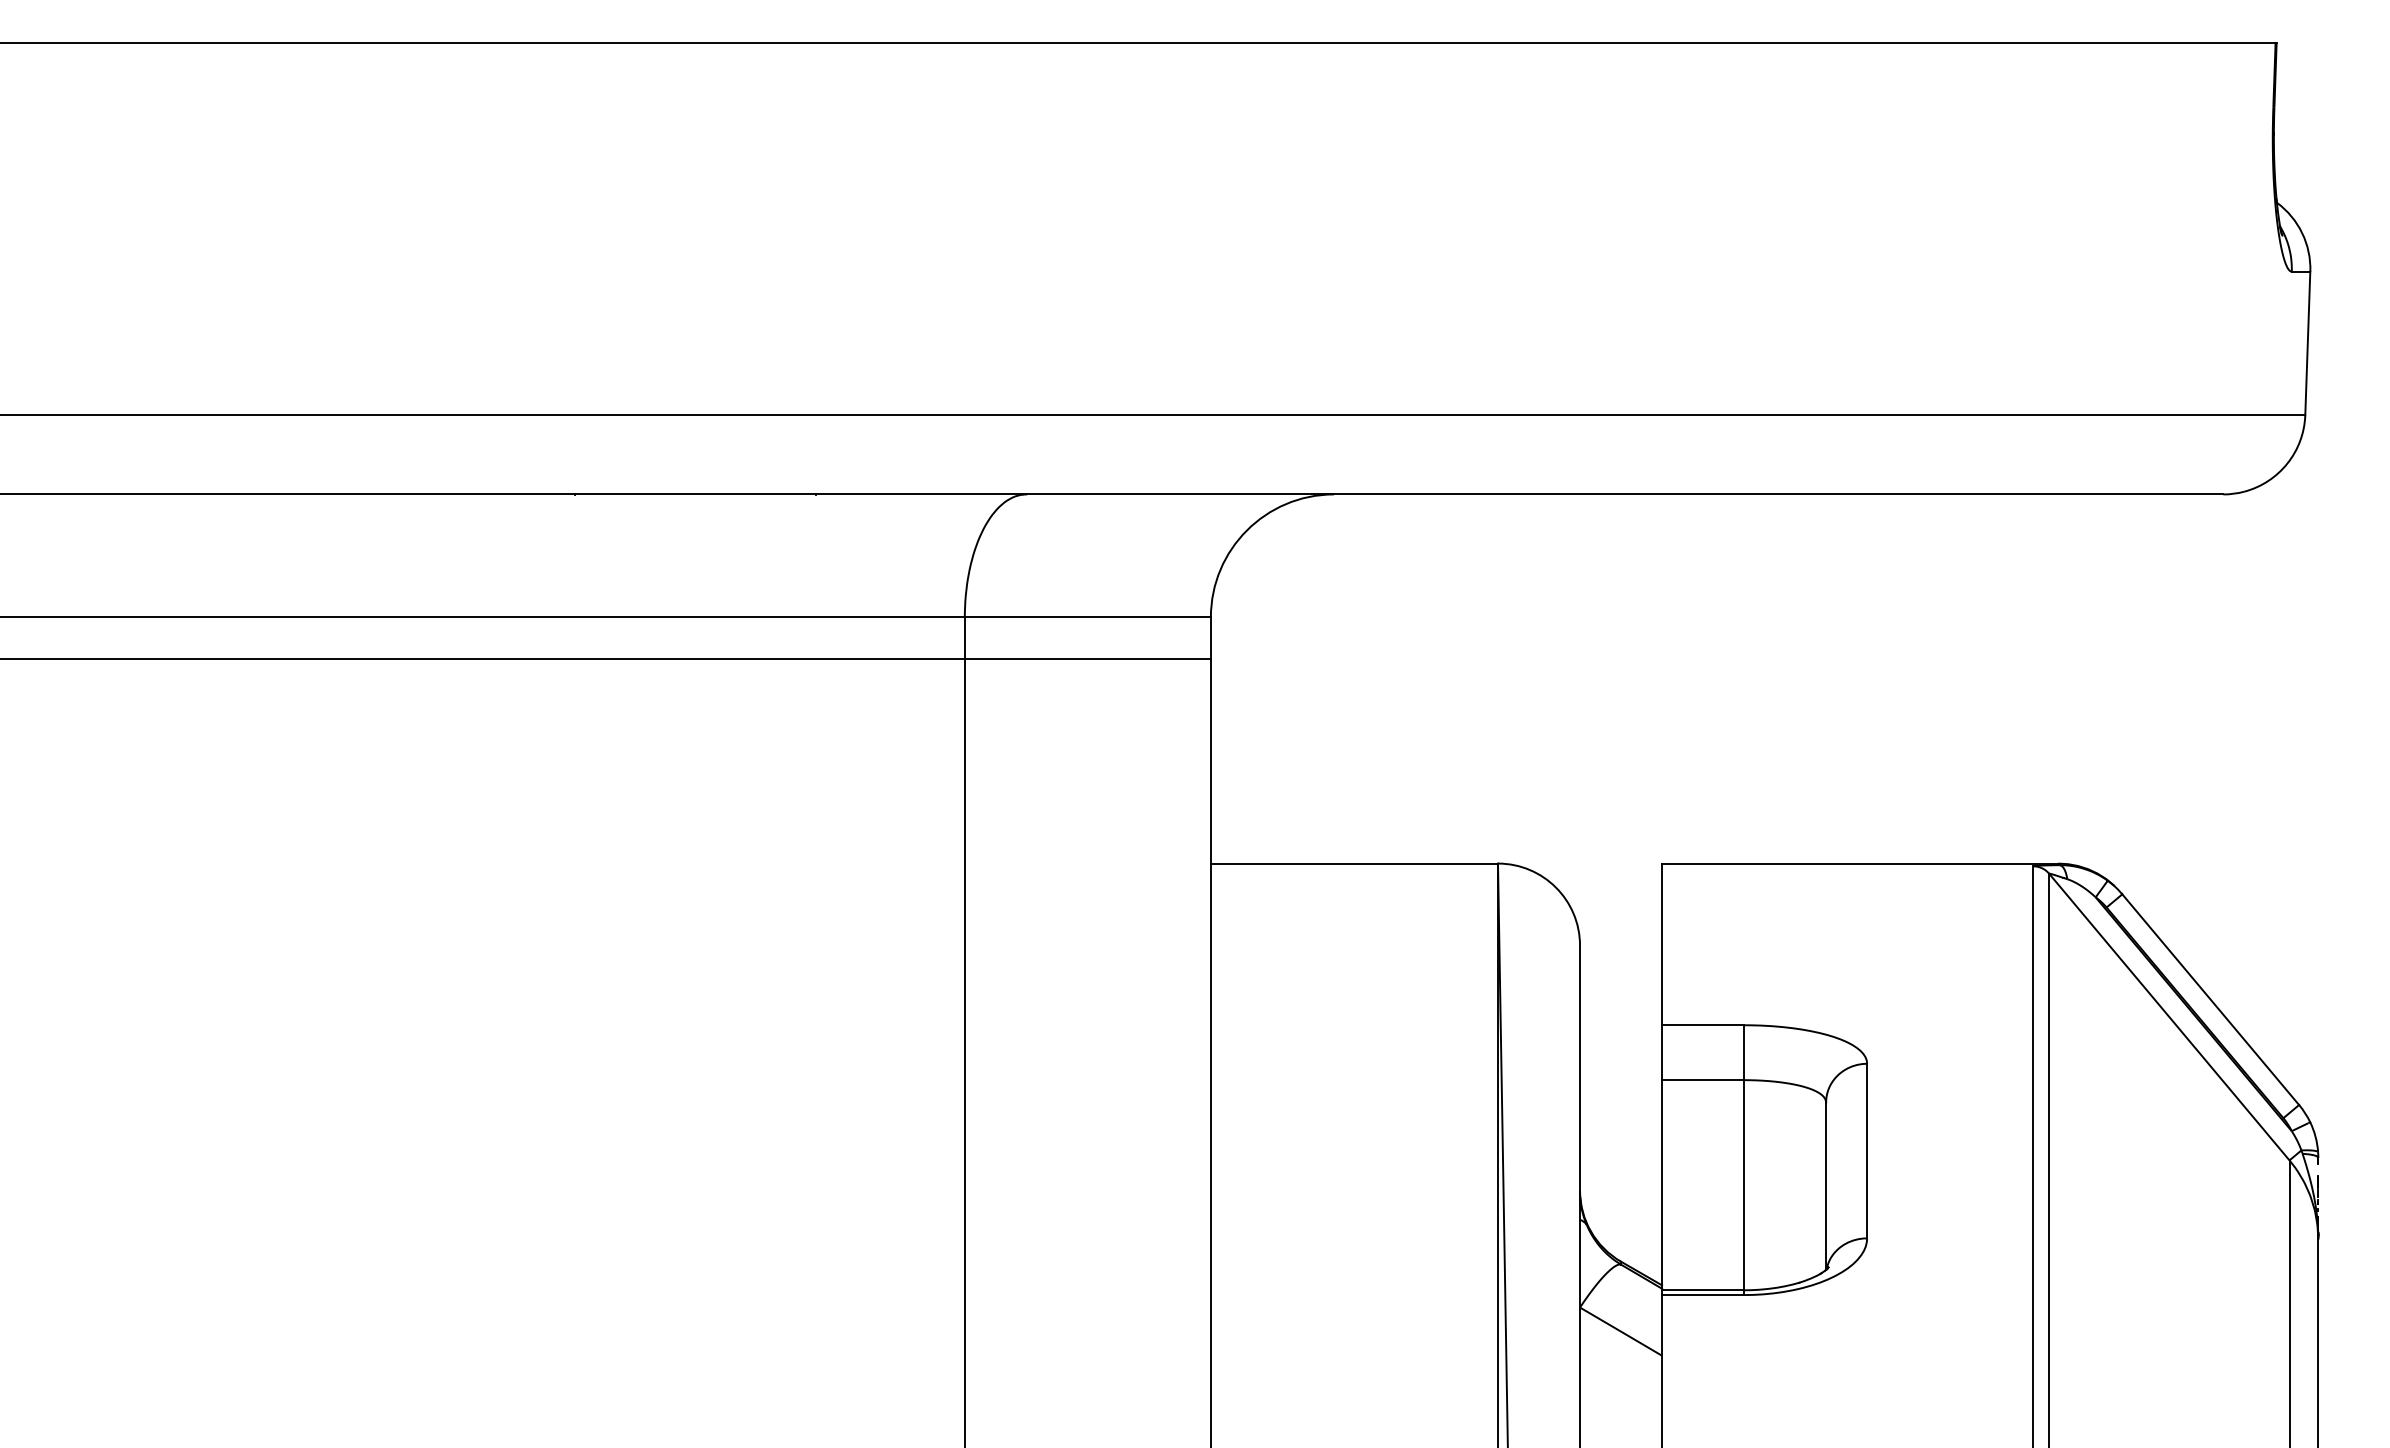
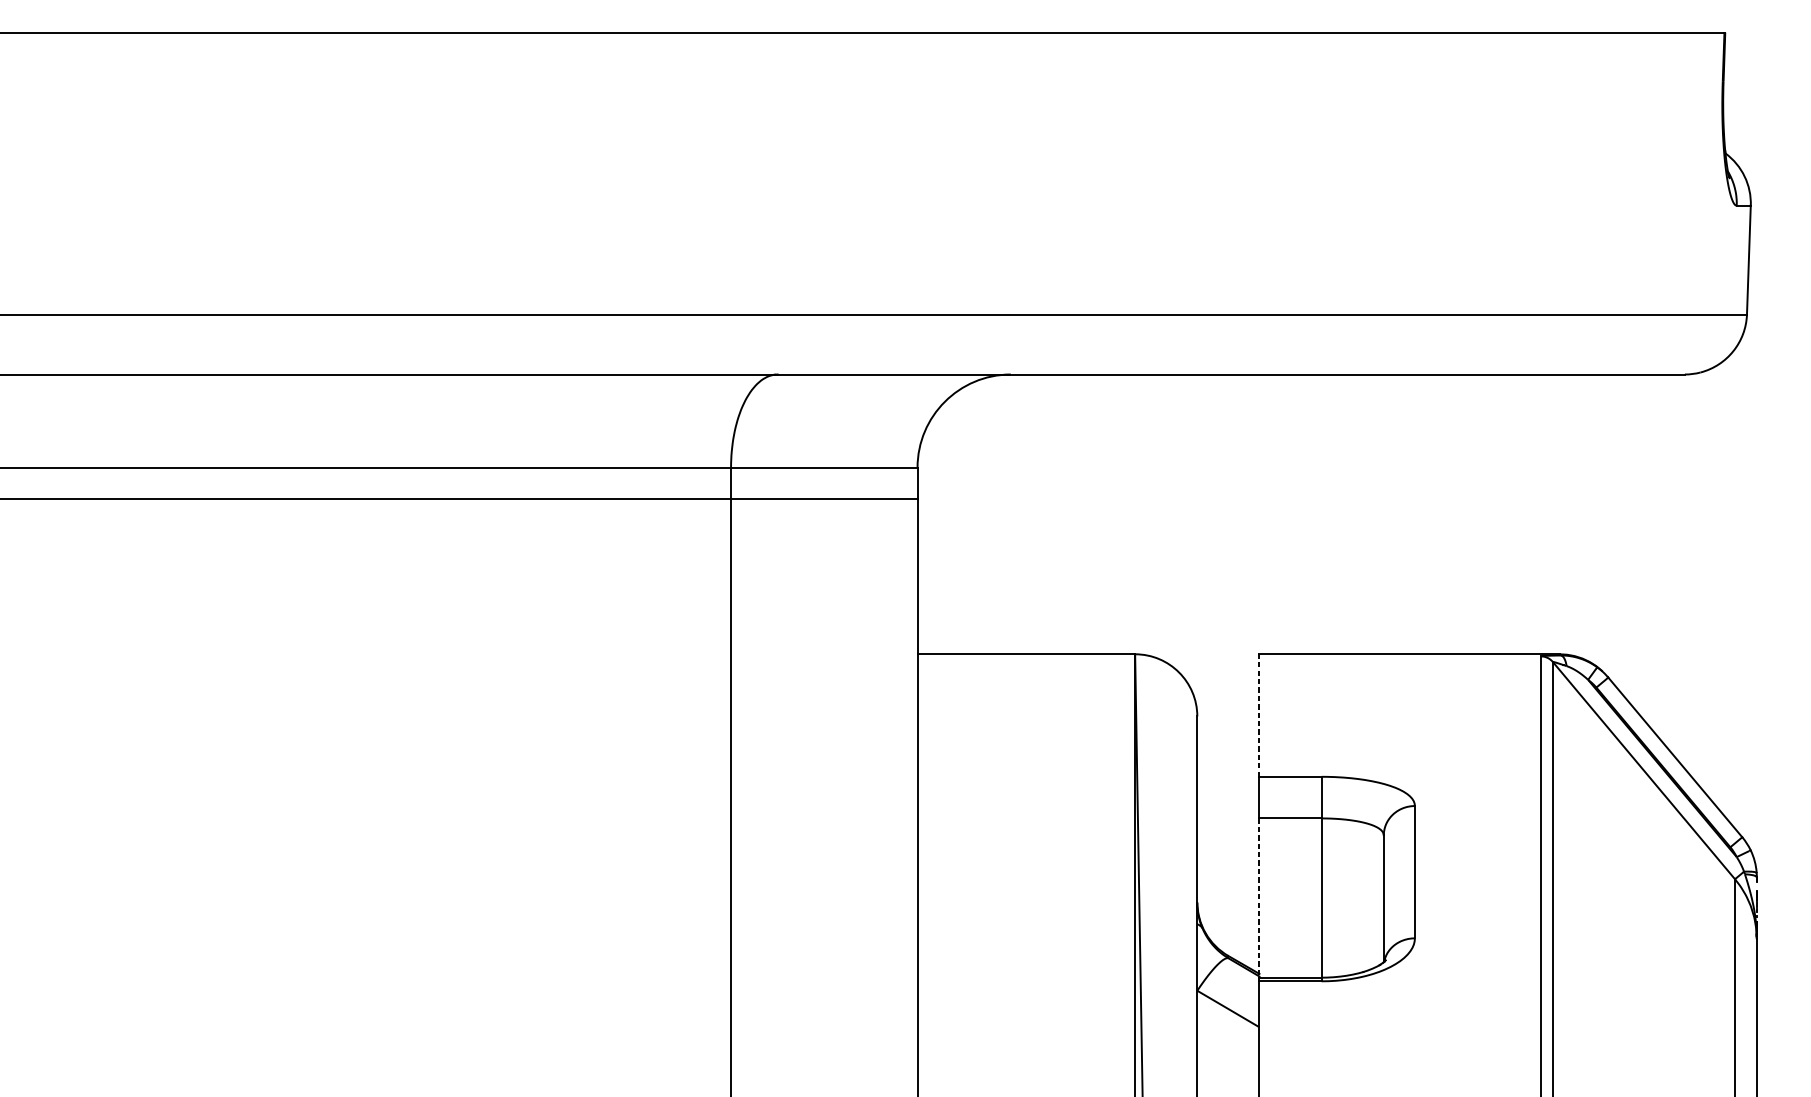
line: (1662, 944) -> (1259, 715), solid -> dashed
line: (1662, 1185) -> (1259, 898), solid -> dashed

